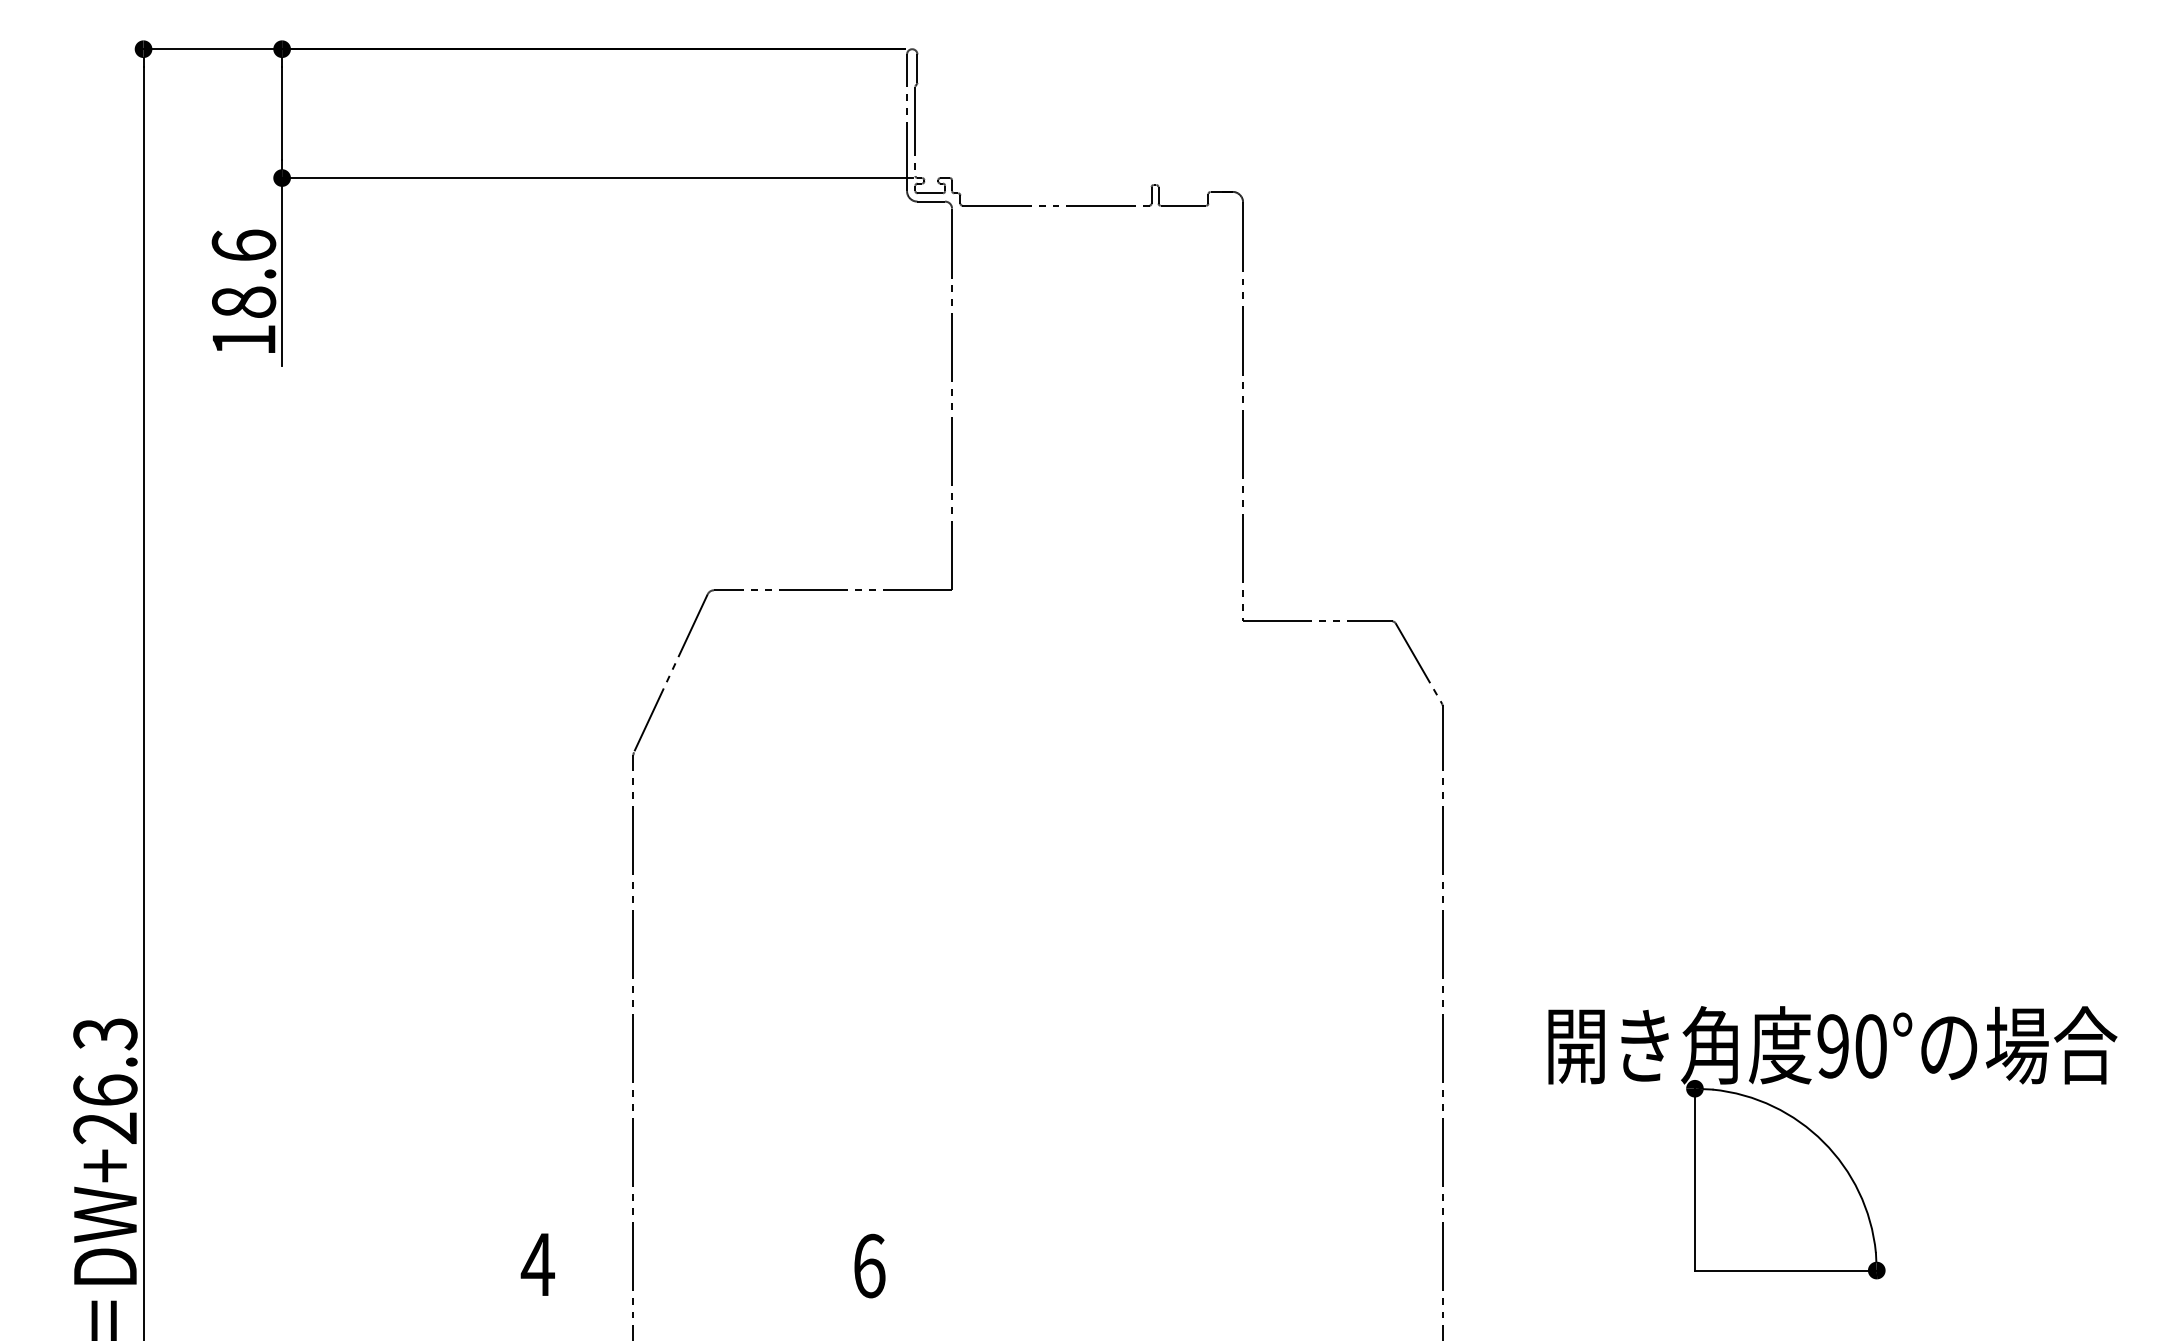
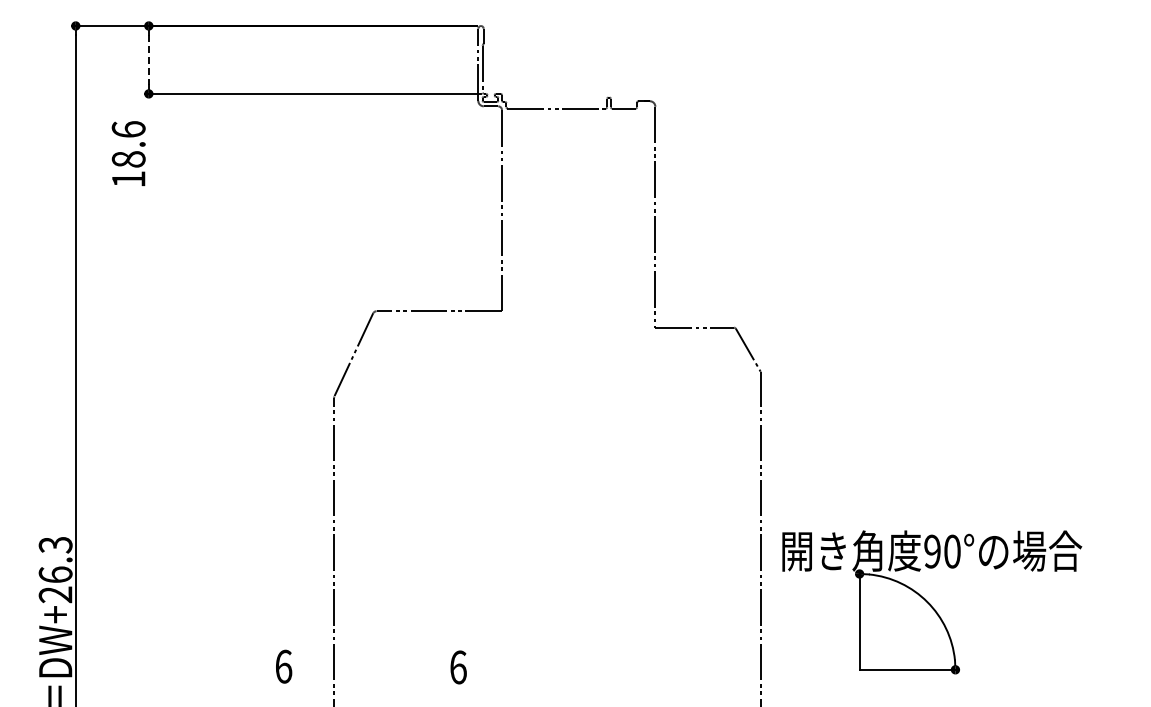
line: (281, 112) -> (148, 59), solid -> dashed
line: (281, 270) -> (148, 142), removed
part: (1833, 1142) -> (932, 602), moved
text: (537, 1264) -> (283, 666), 4 -> 6

